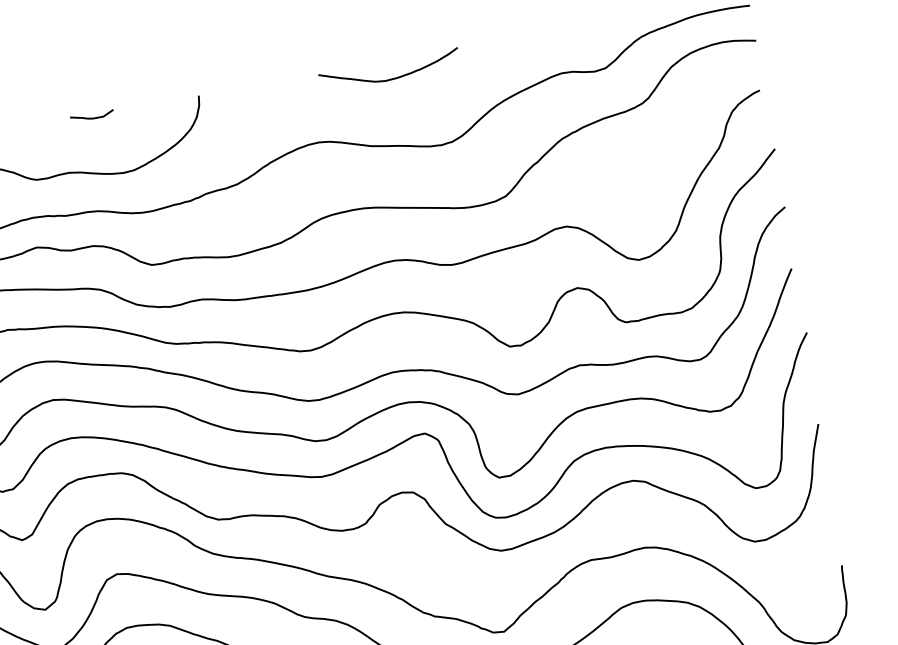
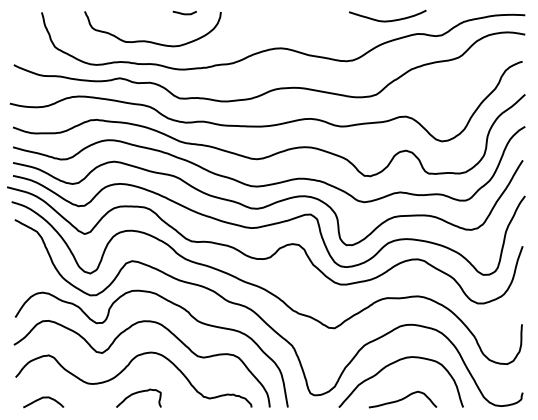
curve: (390, 78) -> (387, 20), moved
curve: (91, 117) -> (184, 13), moved

